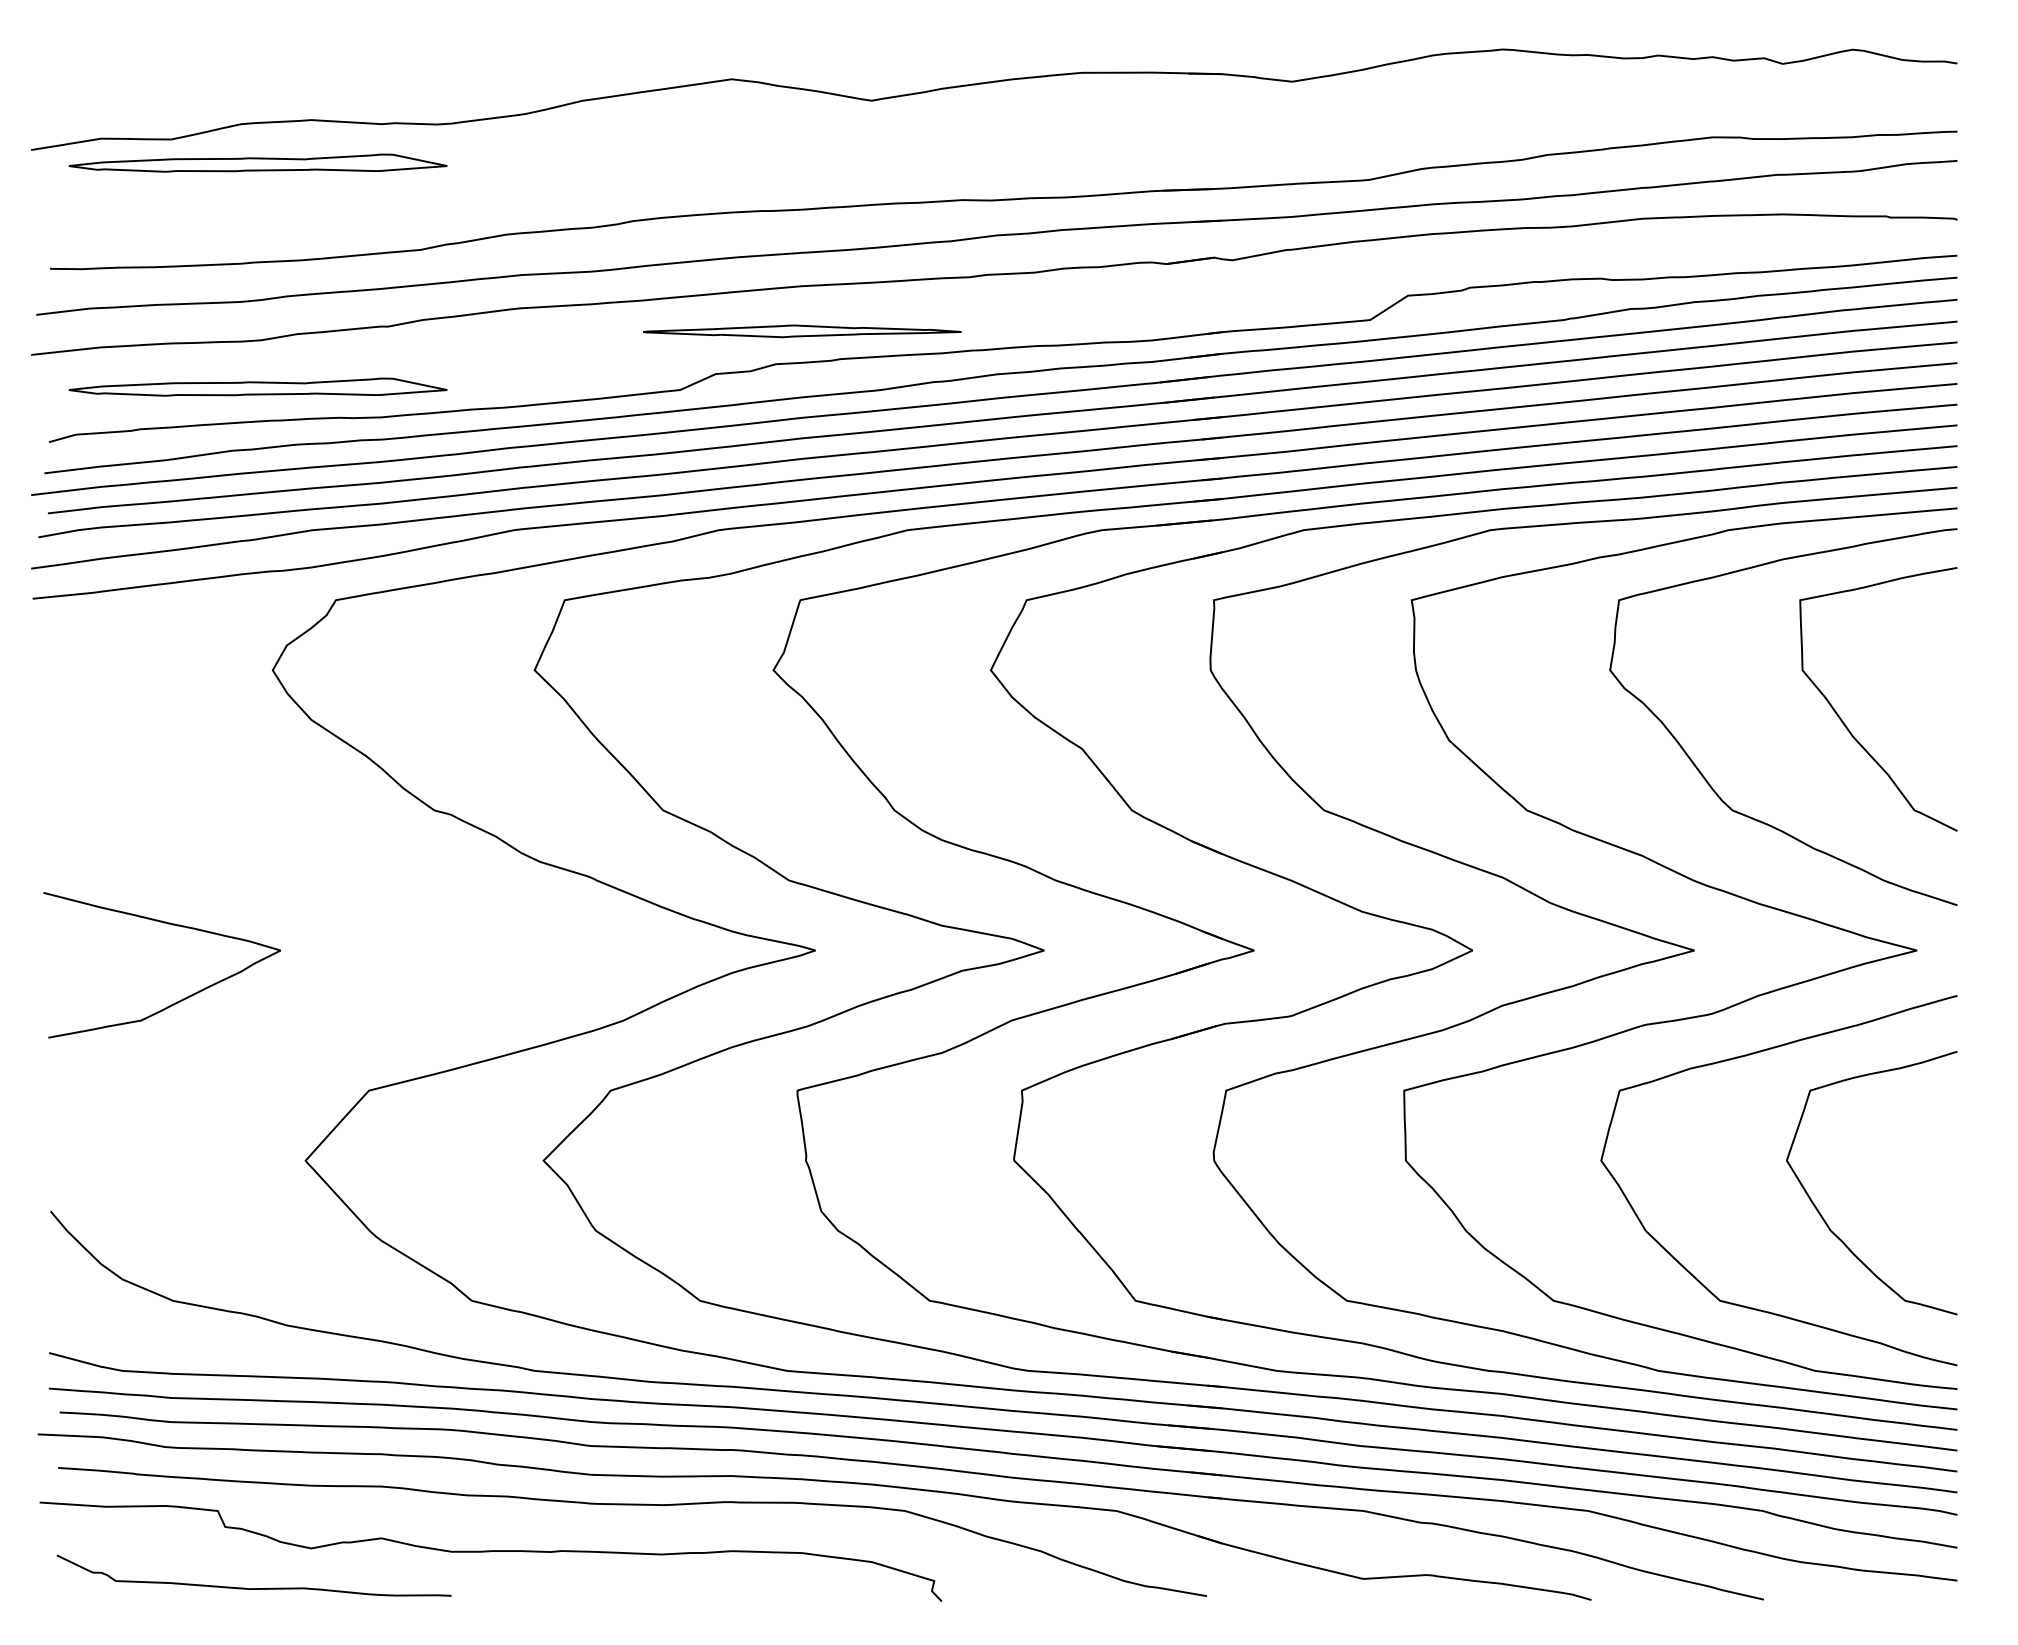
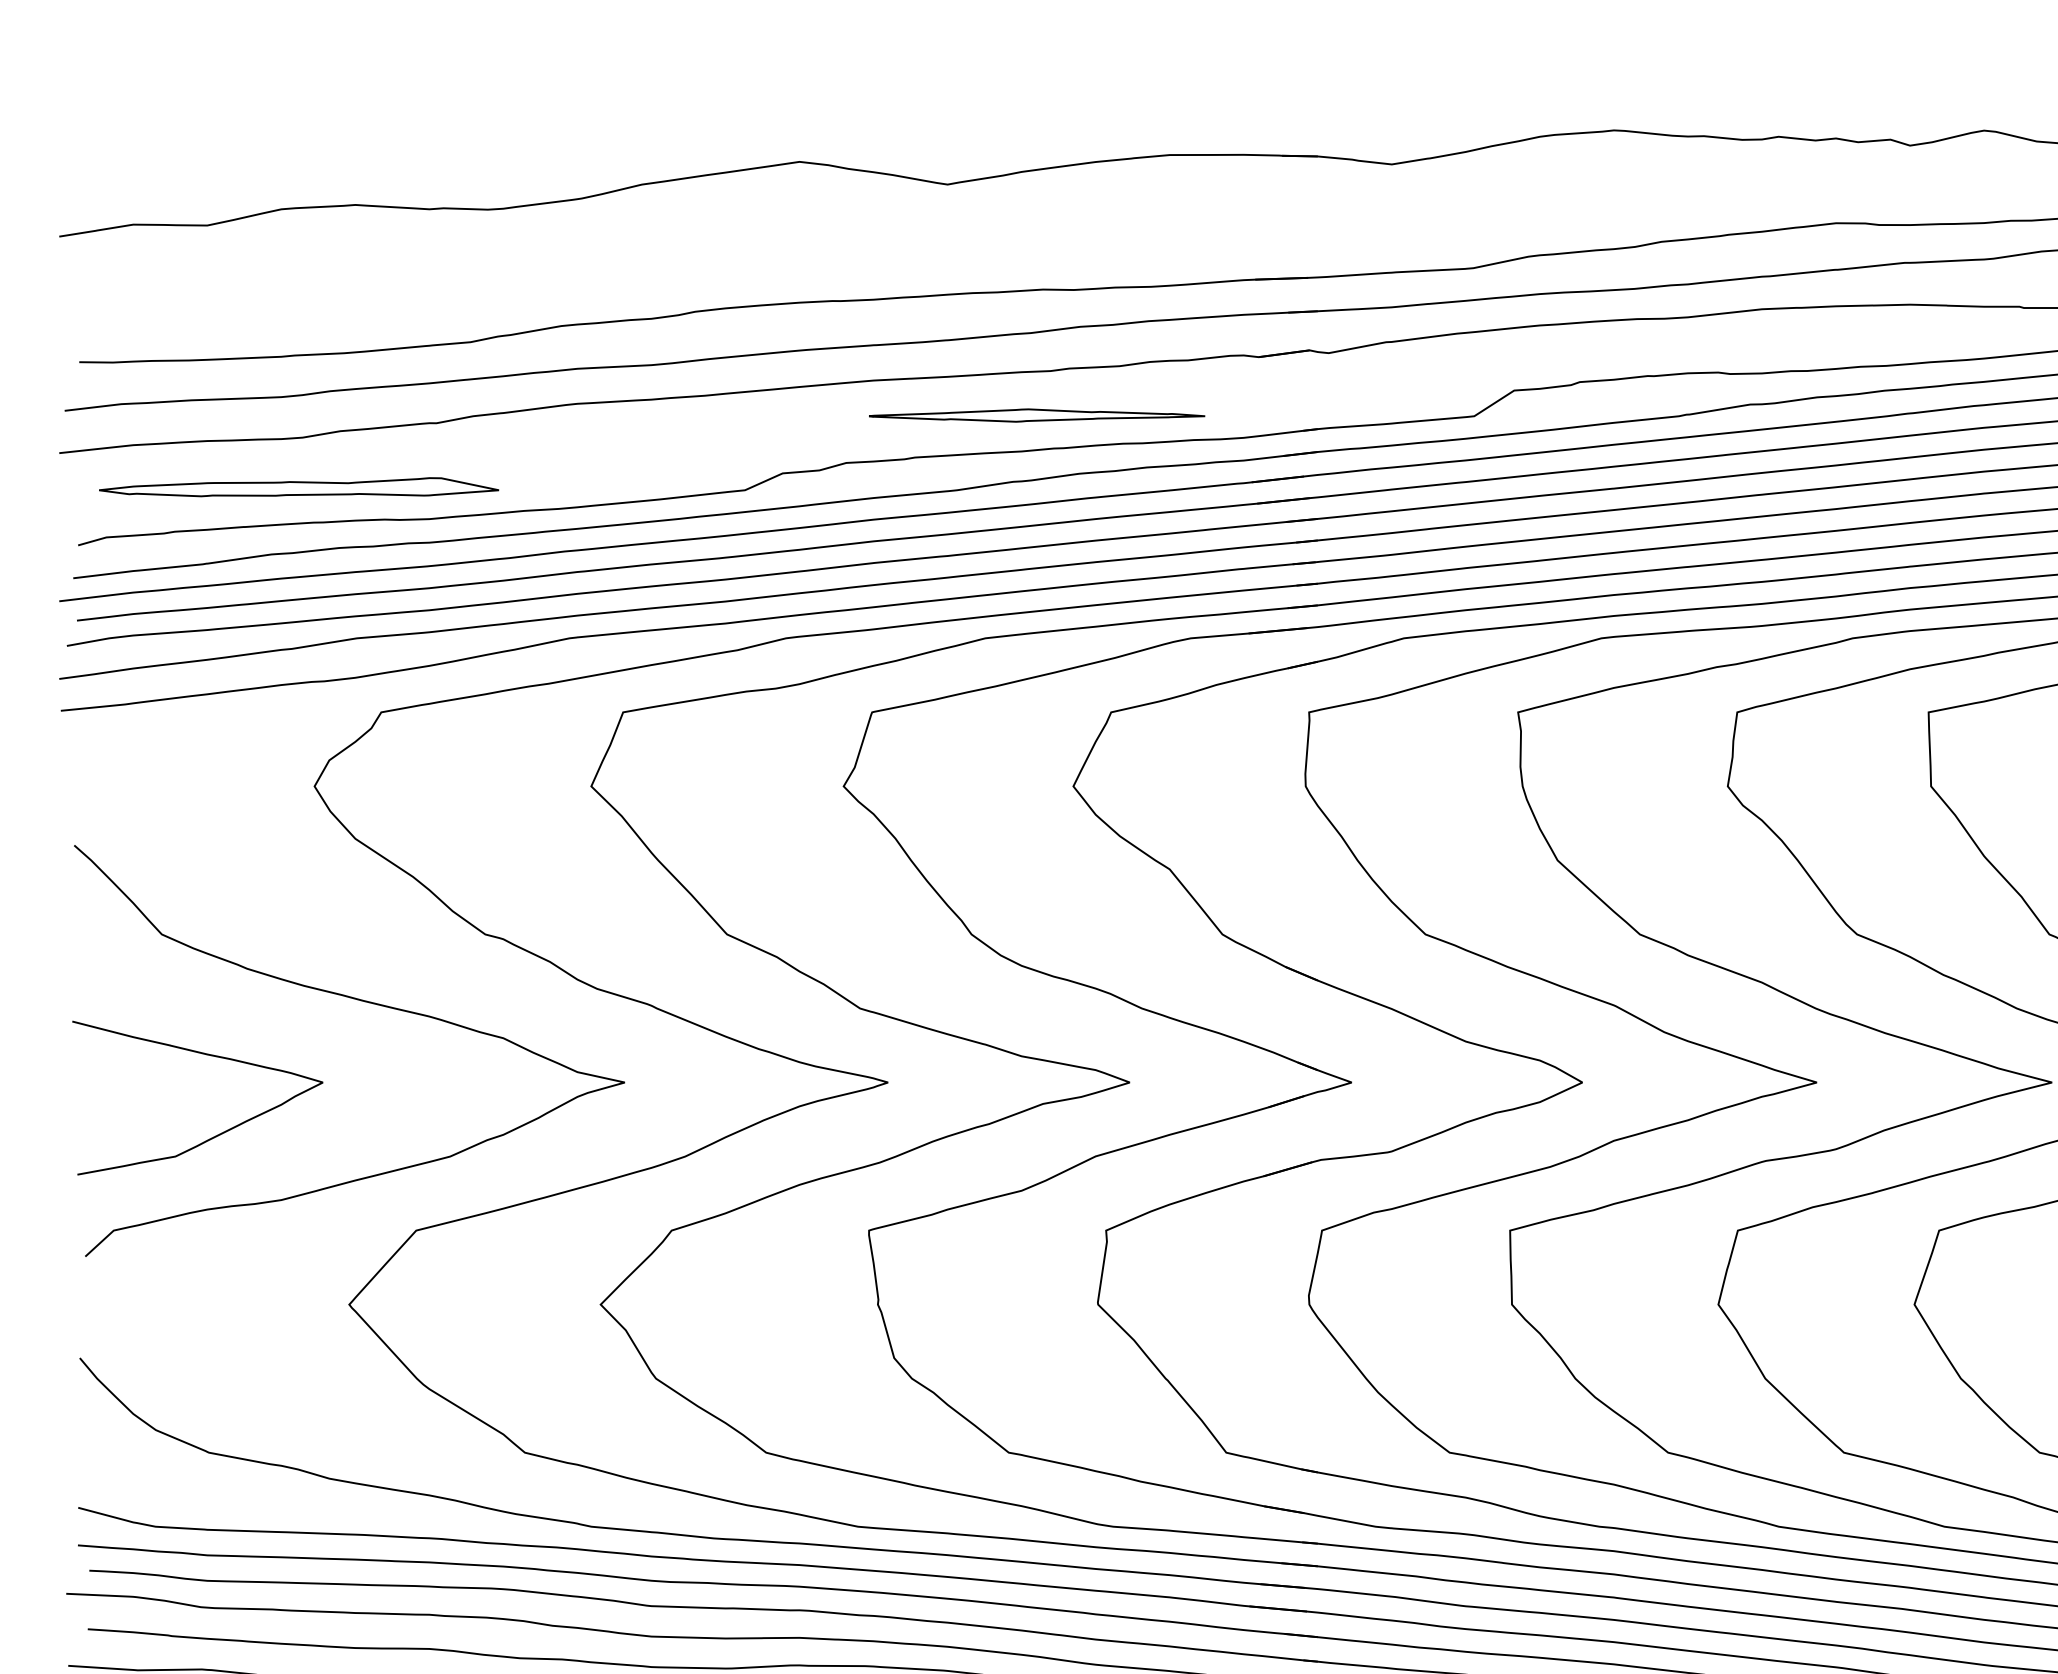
part: (257, 162) -> (298, 249), removed
part: (802, 331) -> (1037, 415), moved
curve: (318, 874) -> (362, 1002), added

